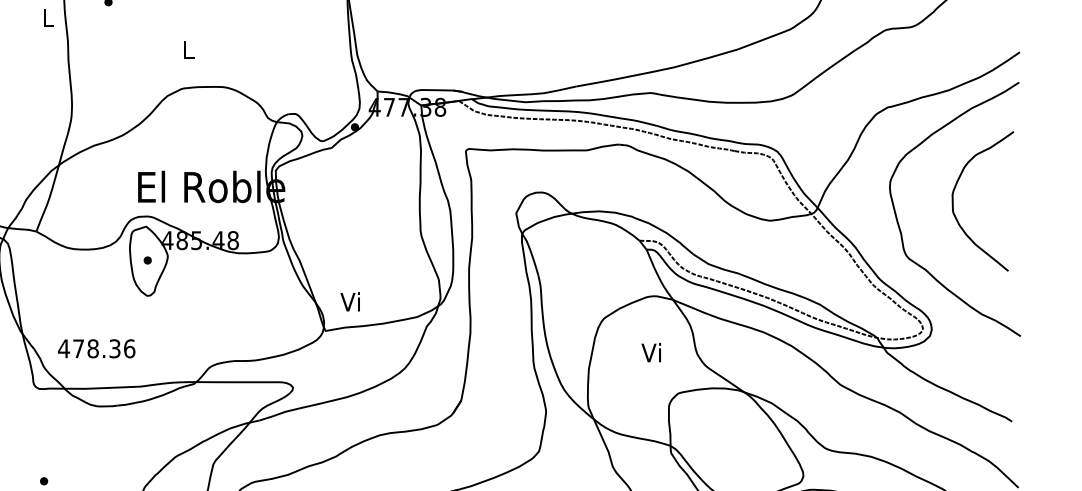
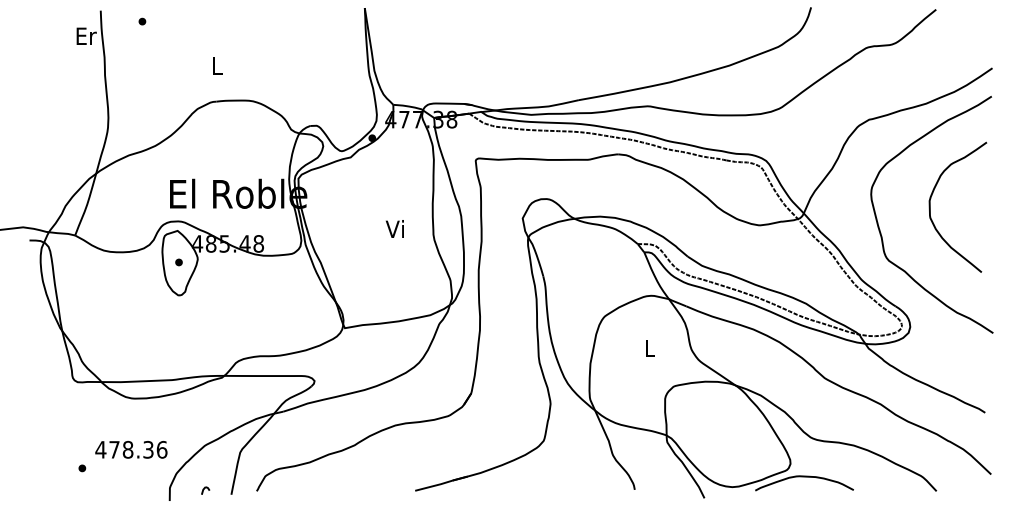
text: (48, 17) -> (86, 35), L -> Er
text: (349, 301) -> (394, 228), moved
text: (96, 348) -> (131, 449), moved
text: (651, 352) -> (648, 348), Vi -> L

